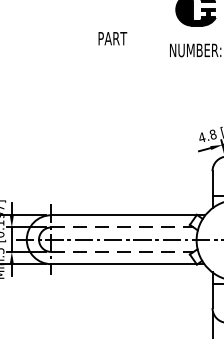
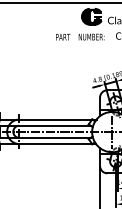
text: (113, 39) -> (63, 37), moved
line: (123, 227) -> (55, 125), dashed -> solid
line: (123, 251) -> (55, 137), dashed -> solid

